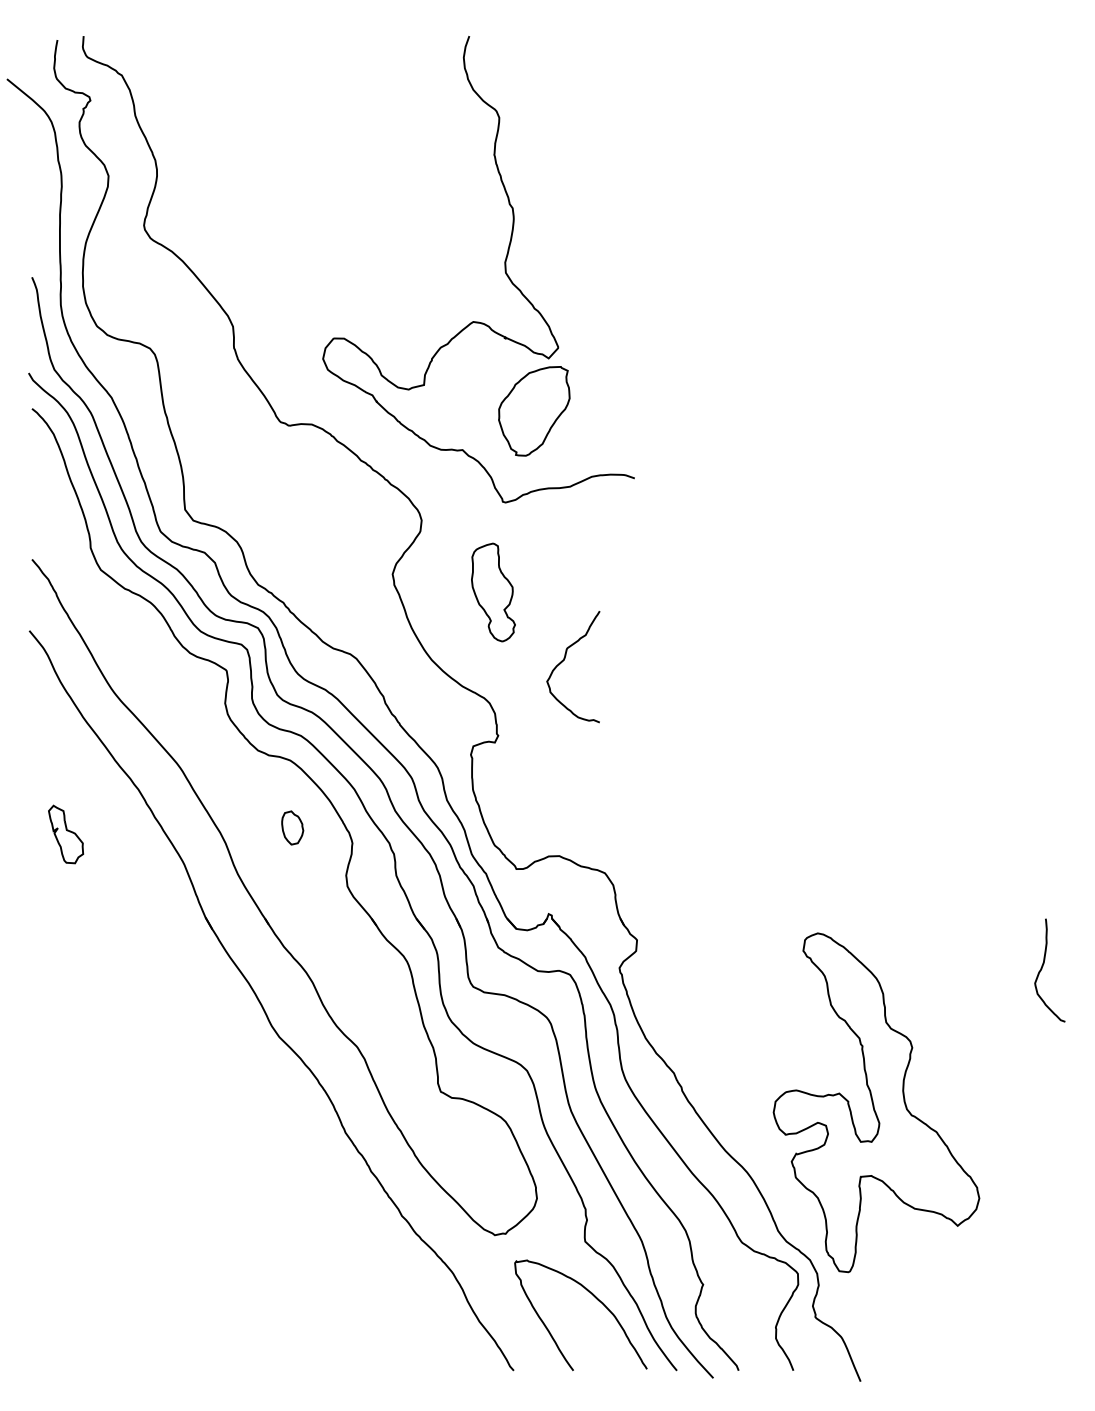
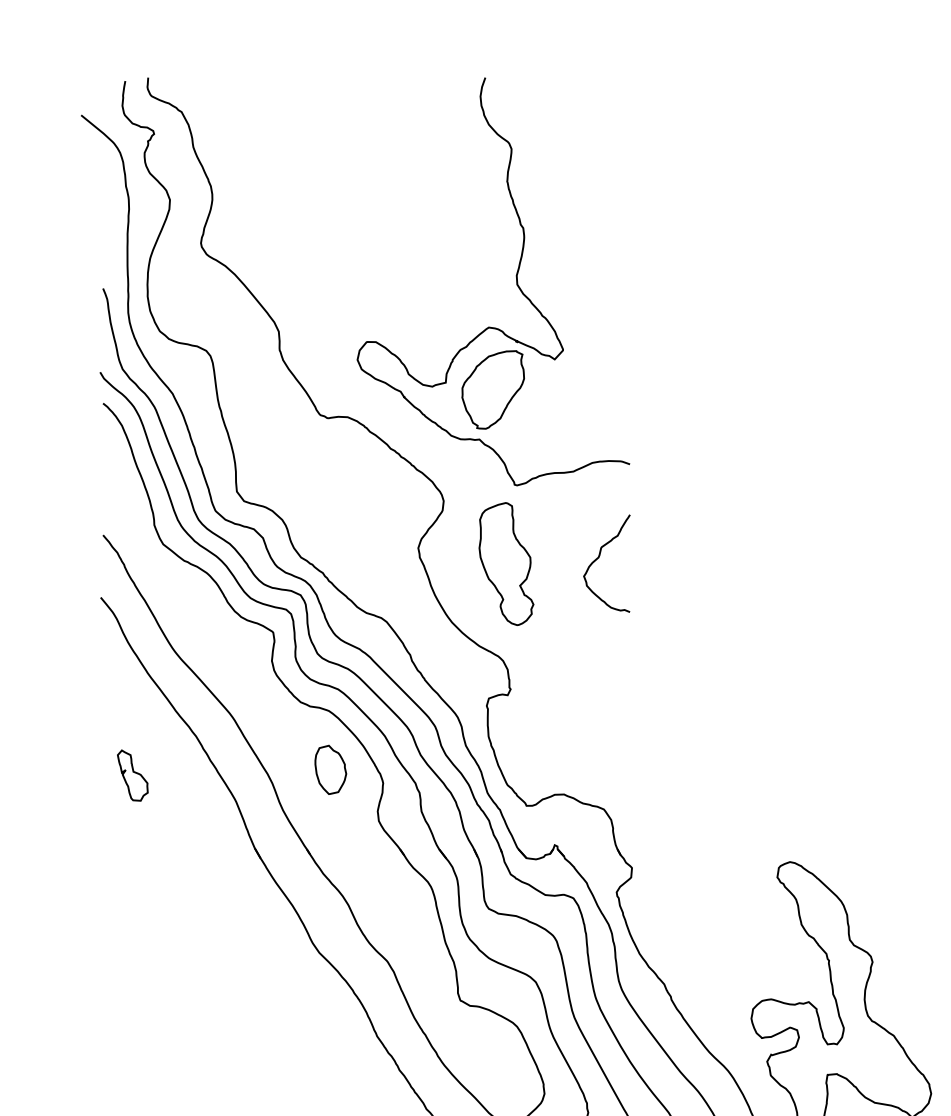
part: (534, 411) -> (493, 390), moved
part: (493, 592) -> (506, 564), size x1.43
curve: (564, 660) -> (599, 557), moved
part: (292, 827) -> (330, 769), size x1.67

